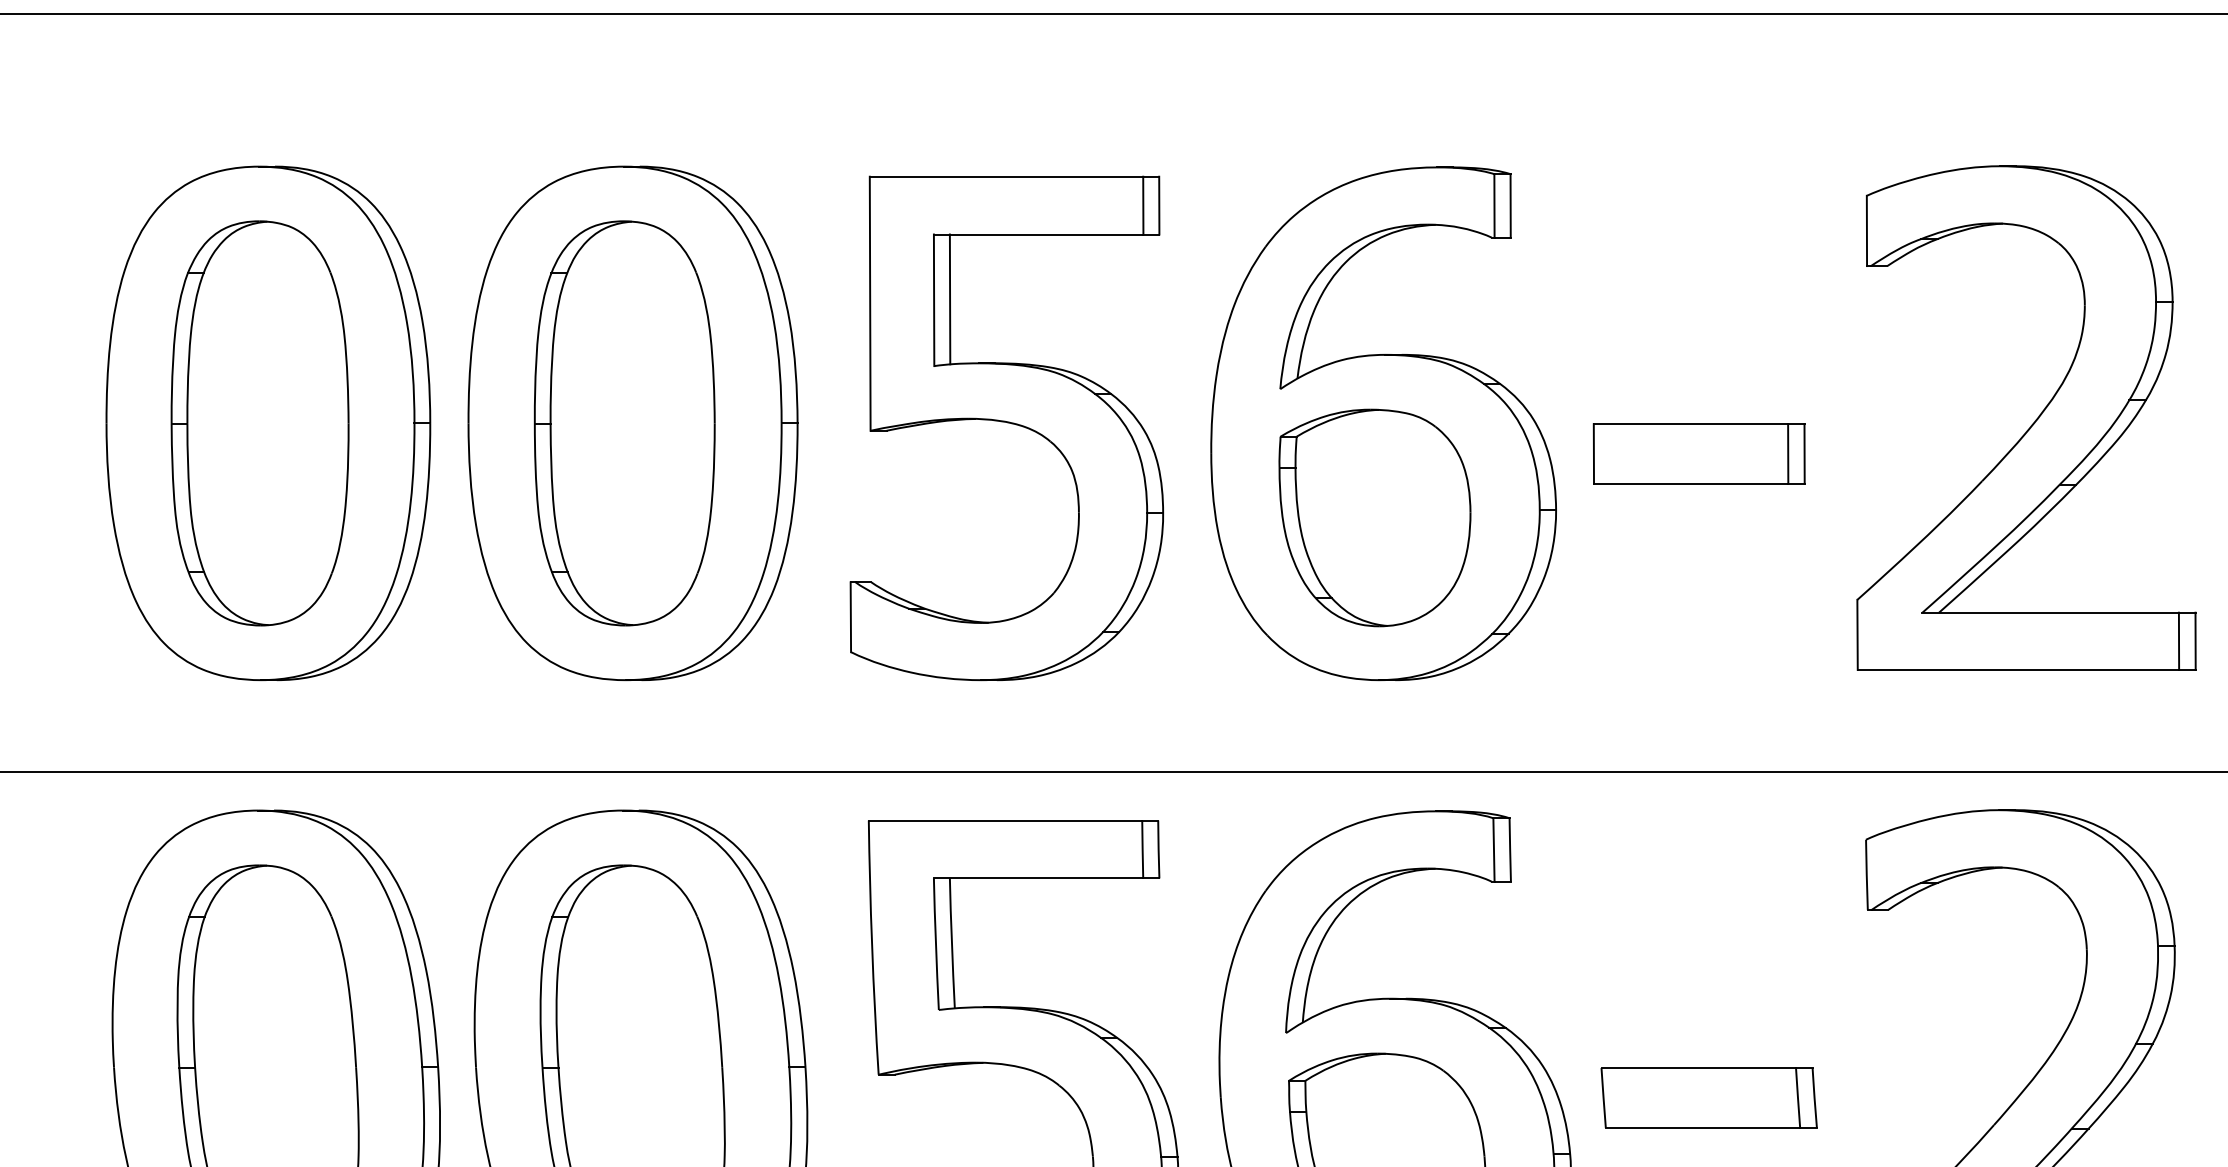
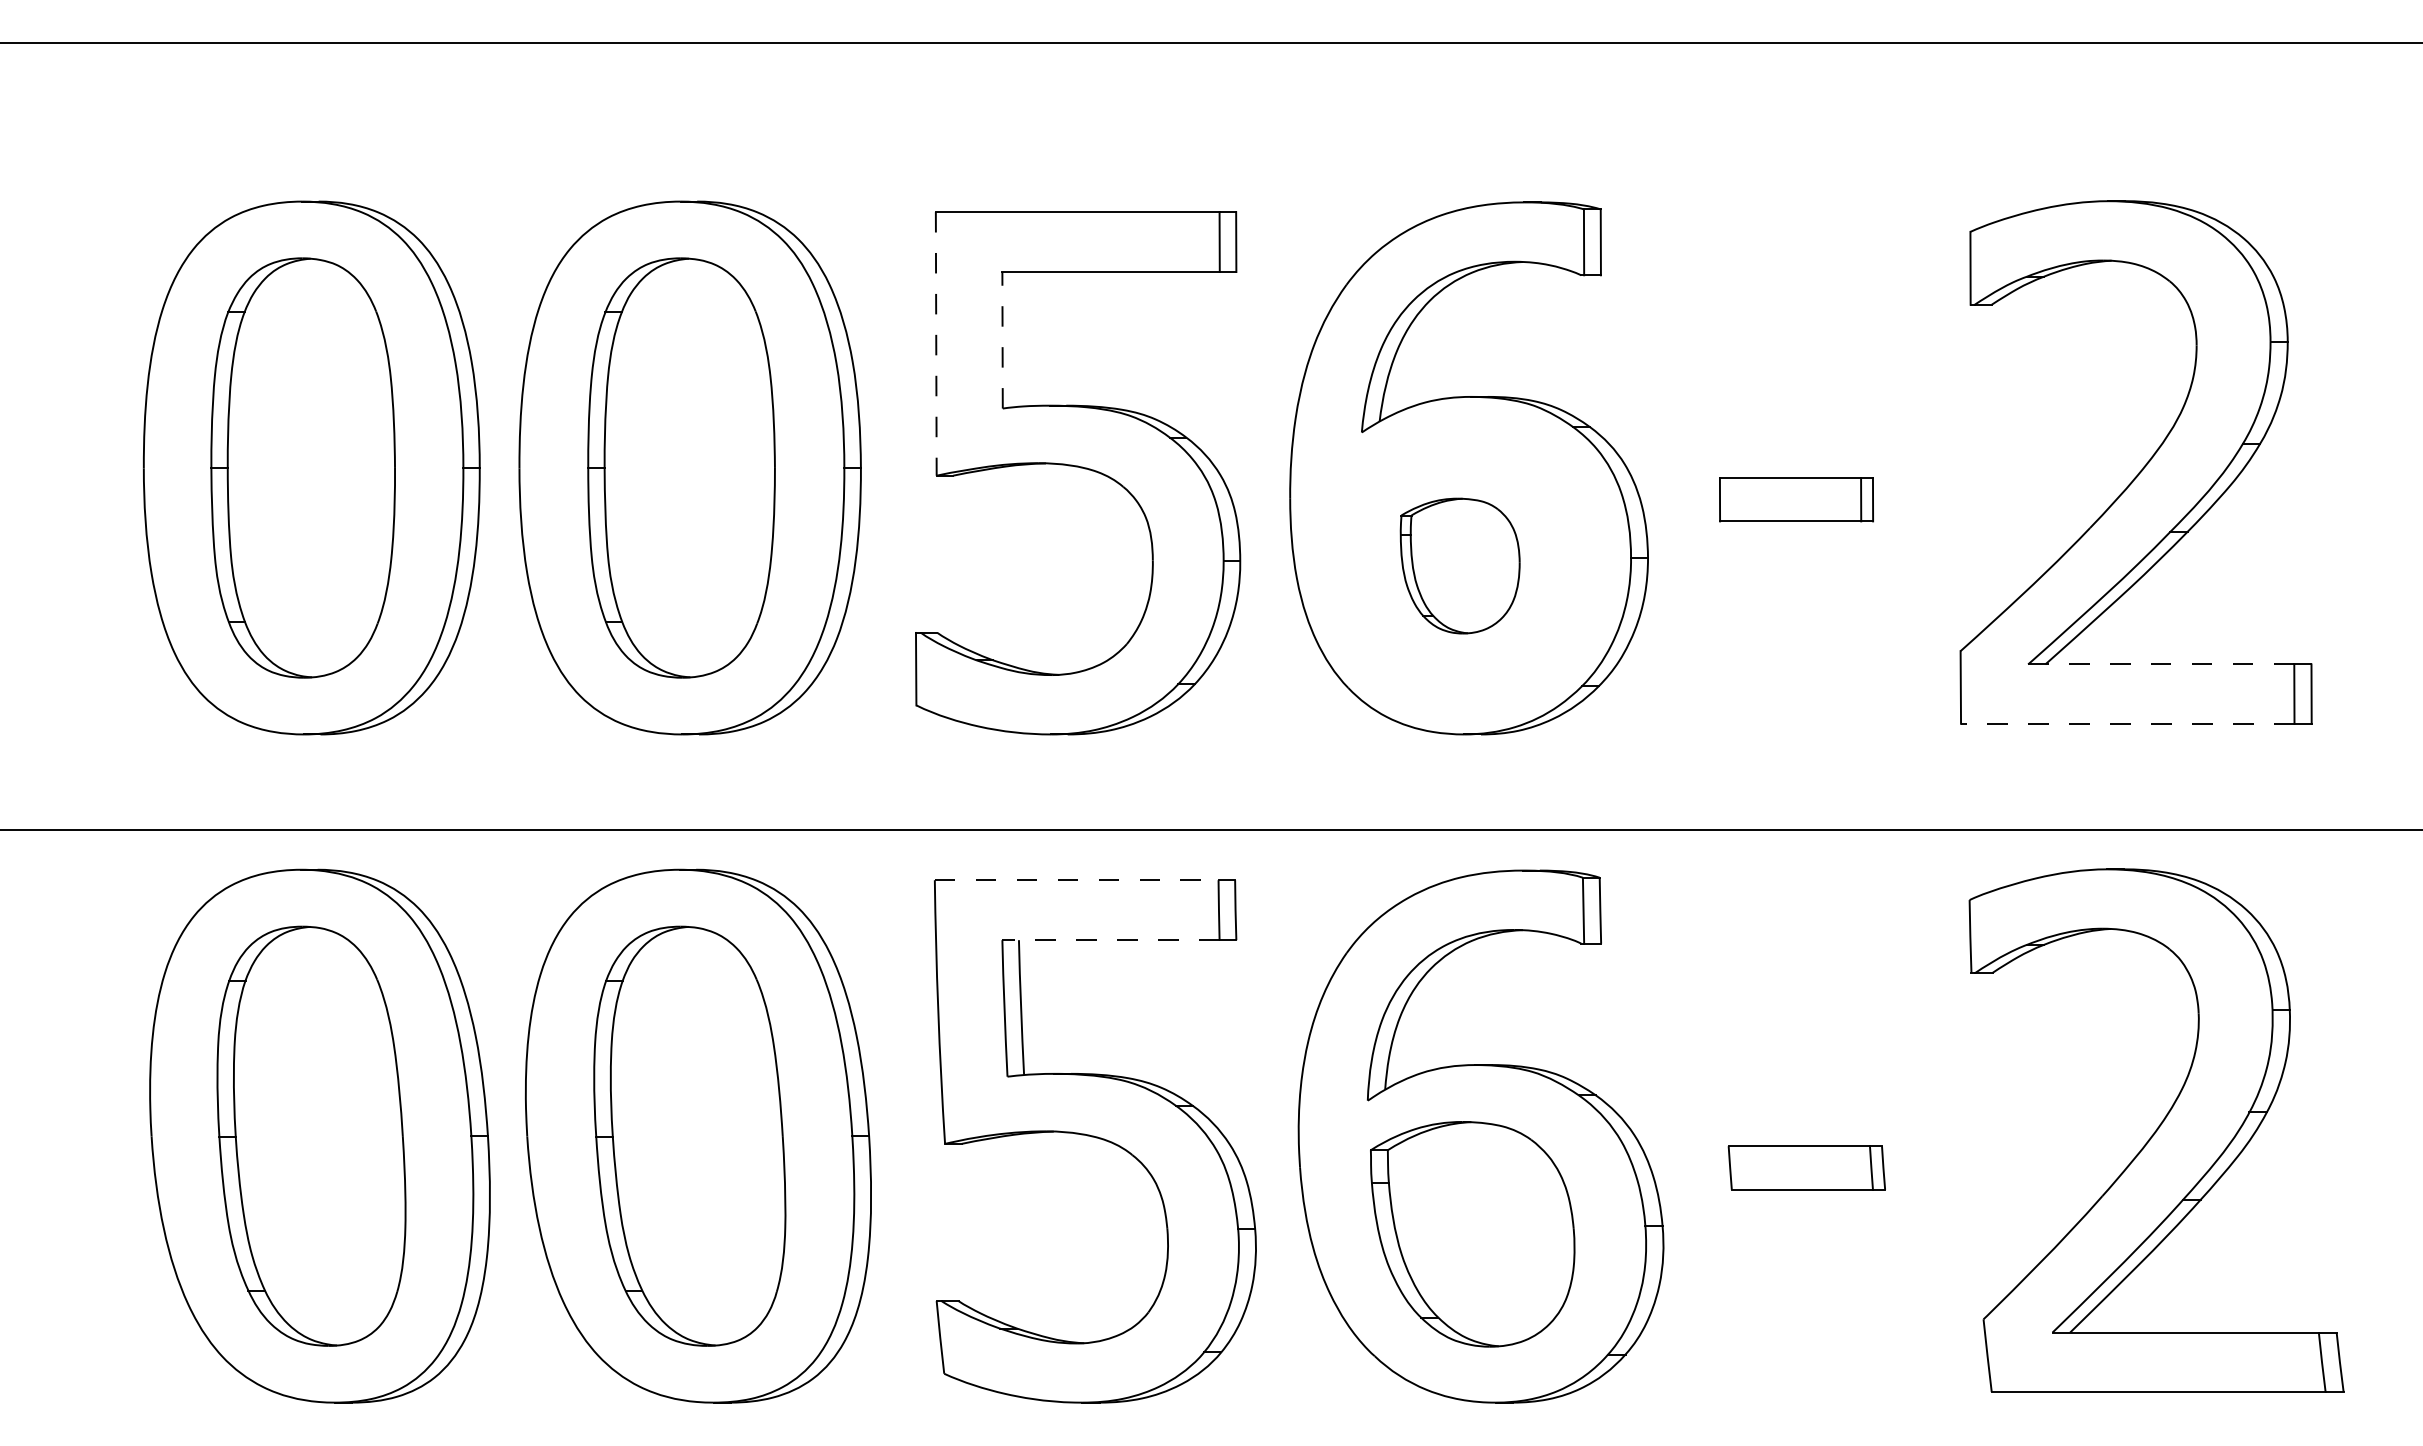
line: (934, 299) -> (1002, 339), solid -> dashed
line: (949, 299) -> (1018, 339), removed
line: (870, 303) -> (936, 343), solid -> dashed
part: (1699, 453) -> (1796, 499), size x0.7
part: (1375, 517) -> (1460, 565), size x0.6
line: (2050, 612) -> (2161, 664), solid -> dashed
line: (2018, 669) -> (2127, 723), solid -> dashed
line: (1005, 820) -> (1076, 880), solid -> dashed
line: (1038, 878) -> (1110, 940), solid -> dashed
part: (1708, 1097) -> (1806, 1167), size x0.7

